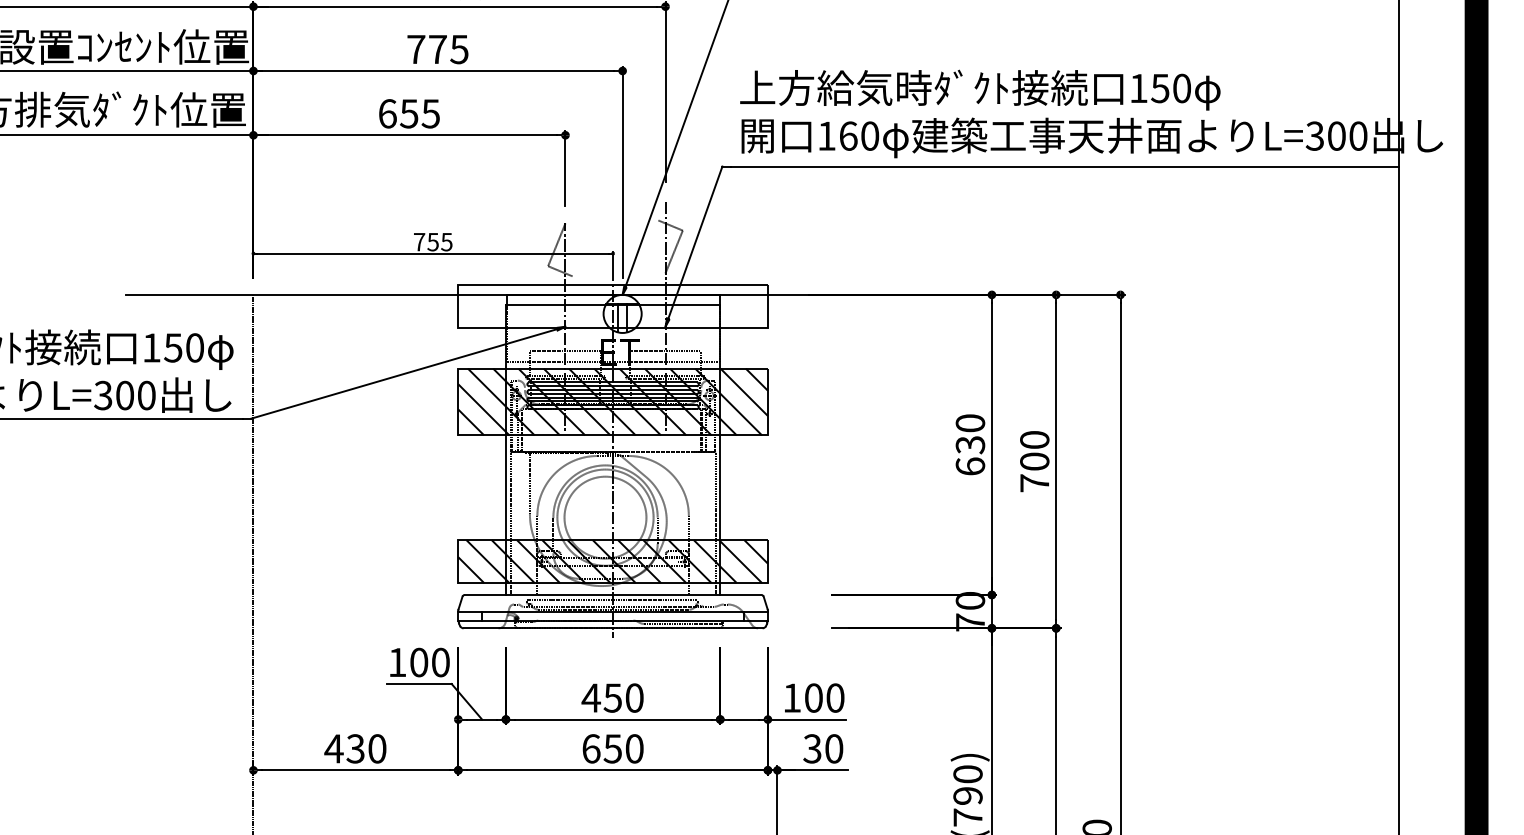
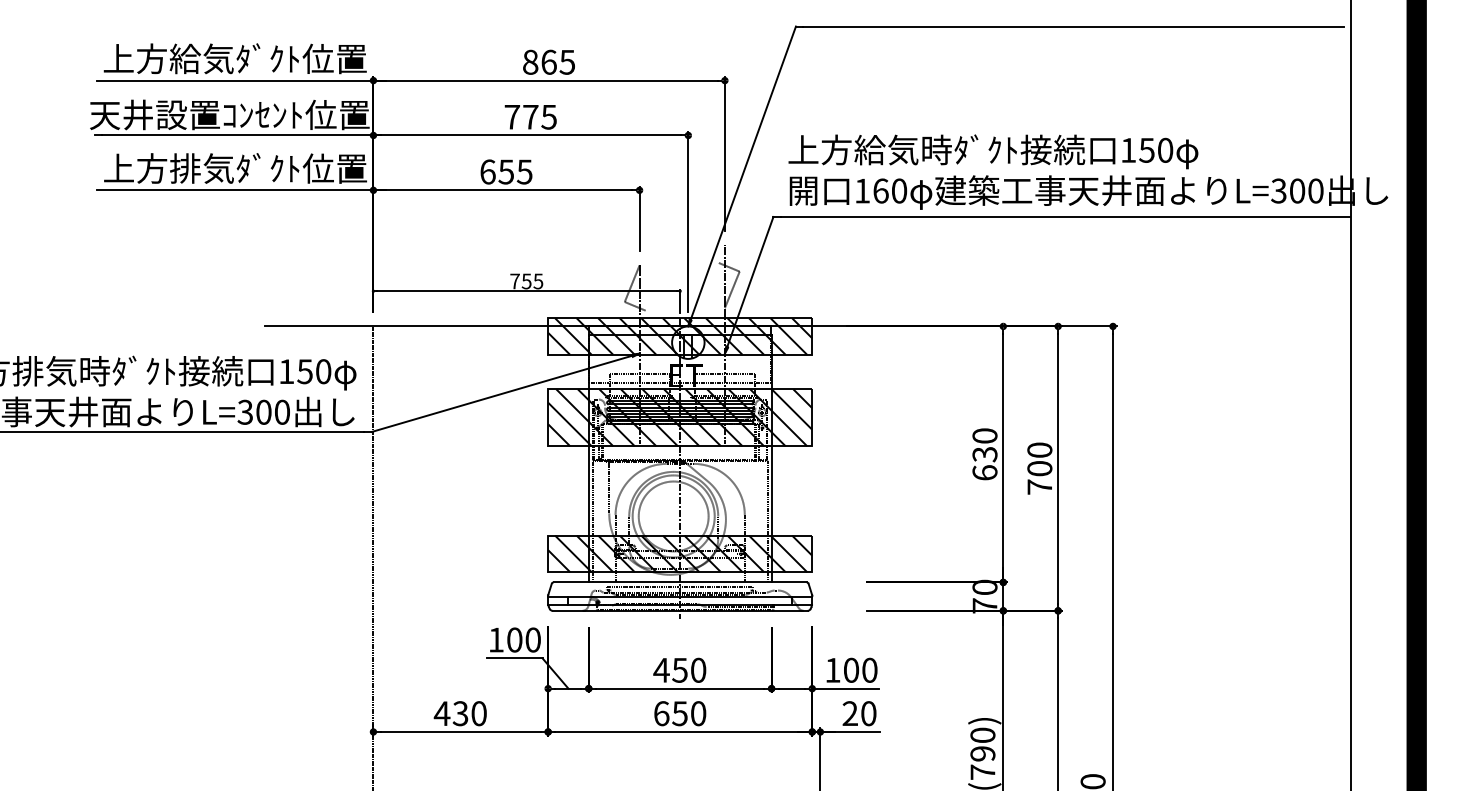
hatch: (613, 306) -> (680, 336), added
text: (811, 748) -> (849, 713), 30 -> 20

